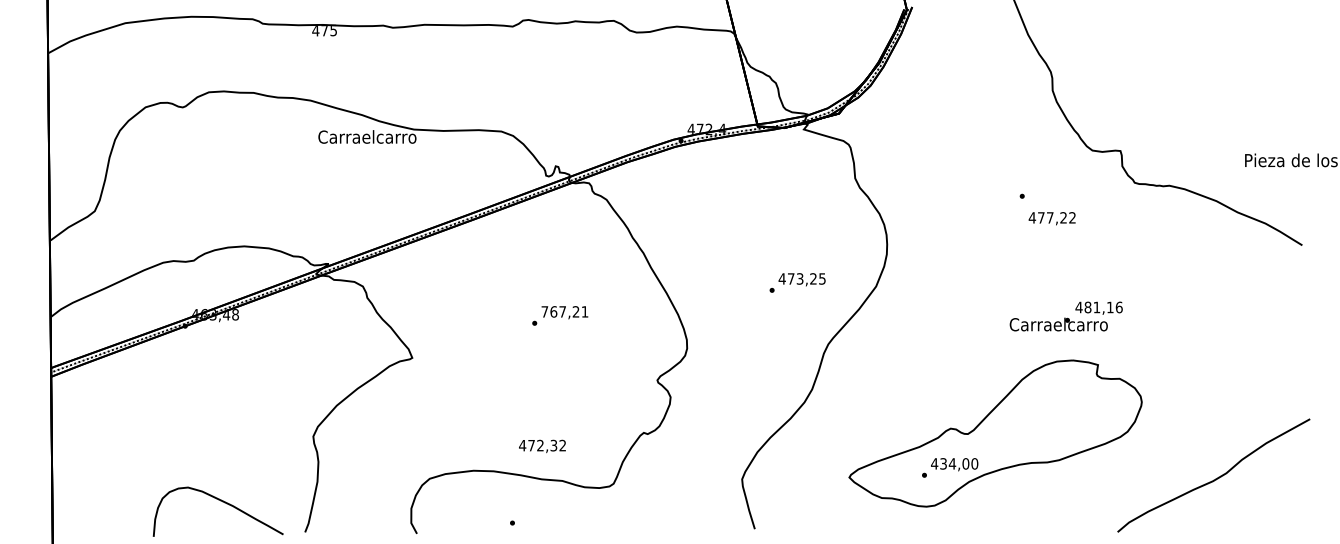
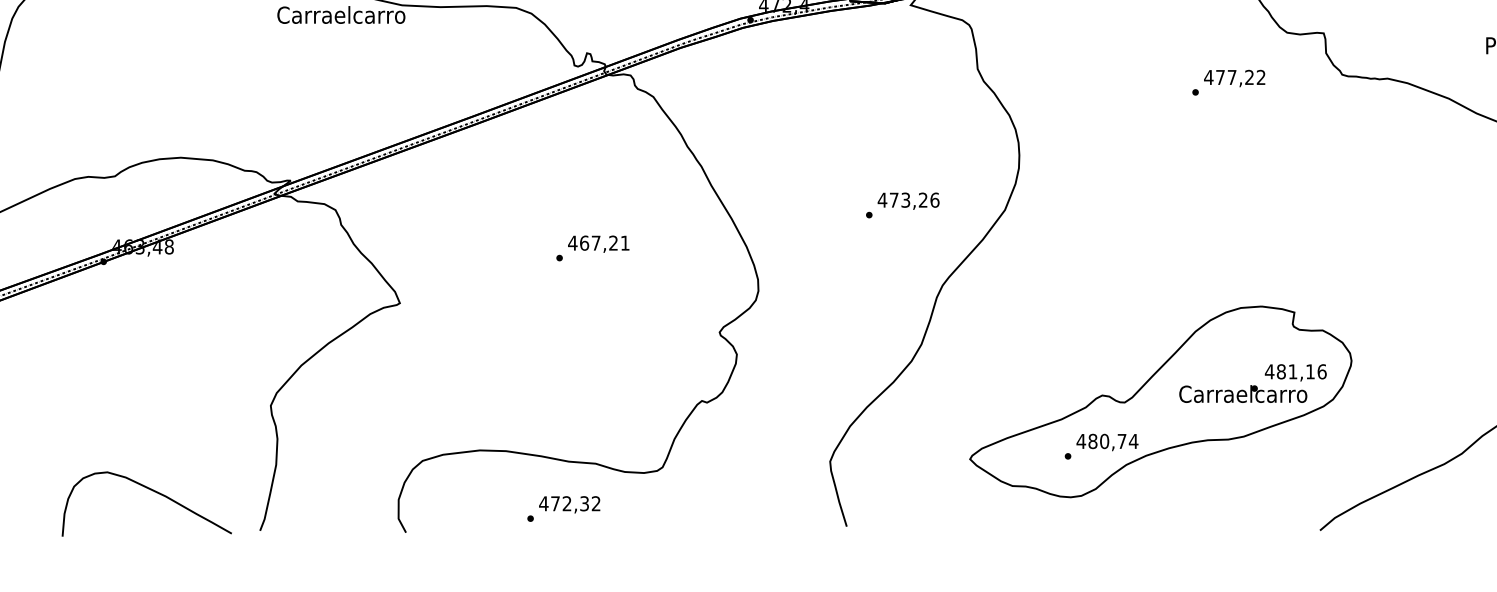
text: (1051, 218) -> (1233, 78), moved
text: (822, 278) -> (935, 199), 473,25 -> 473,26
text: (544, 311) -> (572, 242), 767,21 -> 467,21
text: (1065, 316) -> (1251, 383), moved
text: (542, 446) -> (569, 504), moved
text: (959, 463) -> (1113, 440), 434,00 -> 480,74

